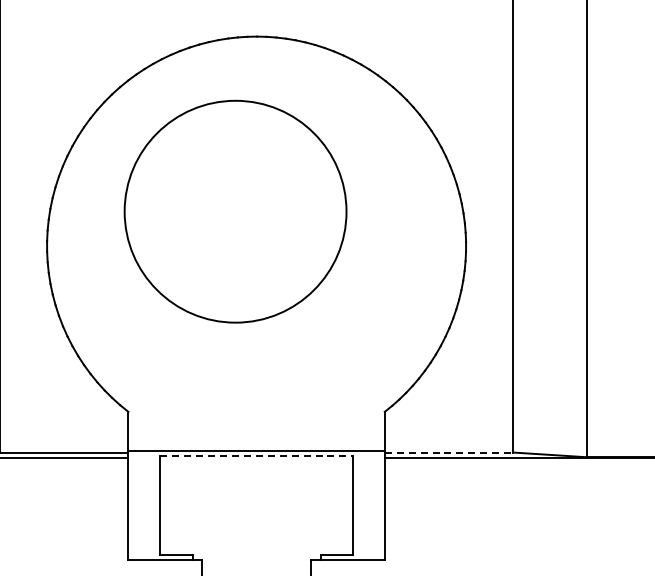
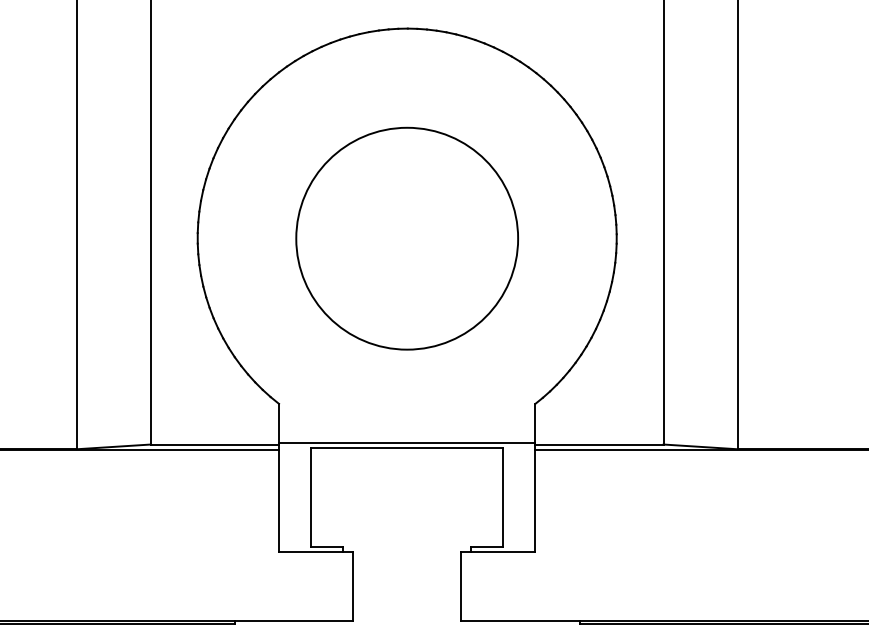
circle: (234, 211) -> (406, 238), moved
line: (448, 452) -> (599, 444), dashed -> solid
line: (256, 456) -> (407, 448), dashed -> solid

